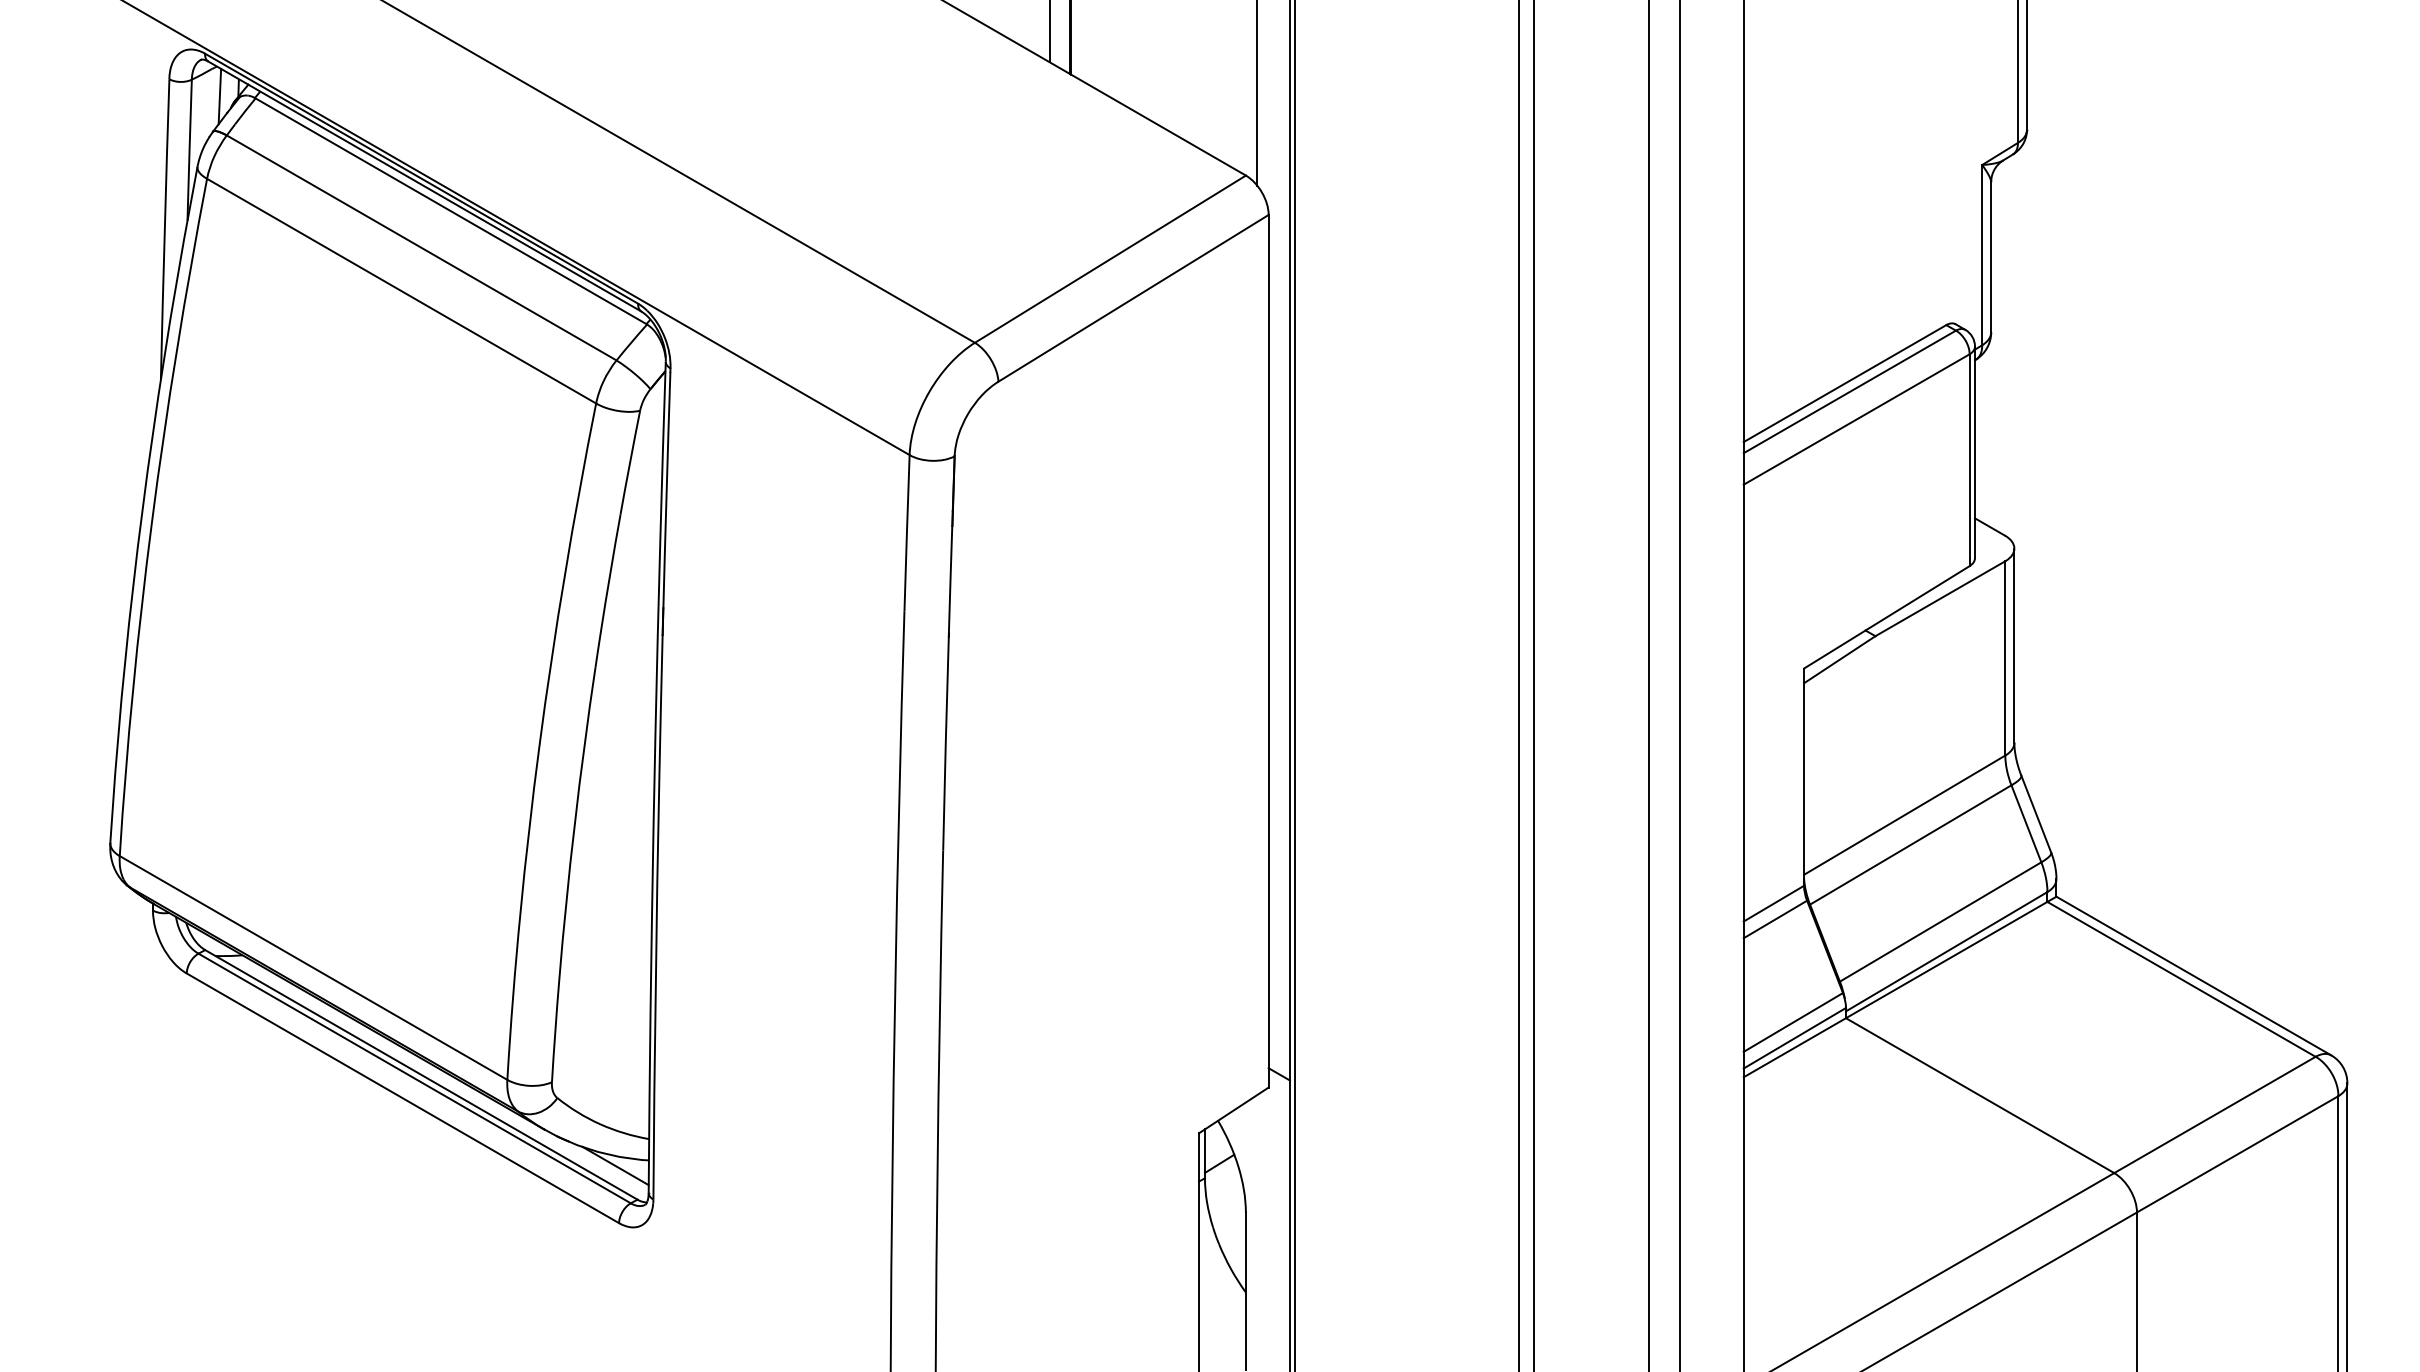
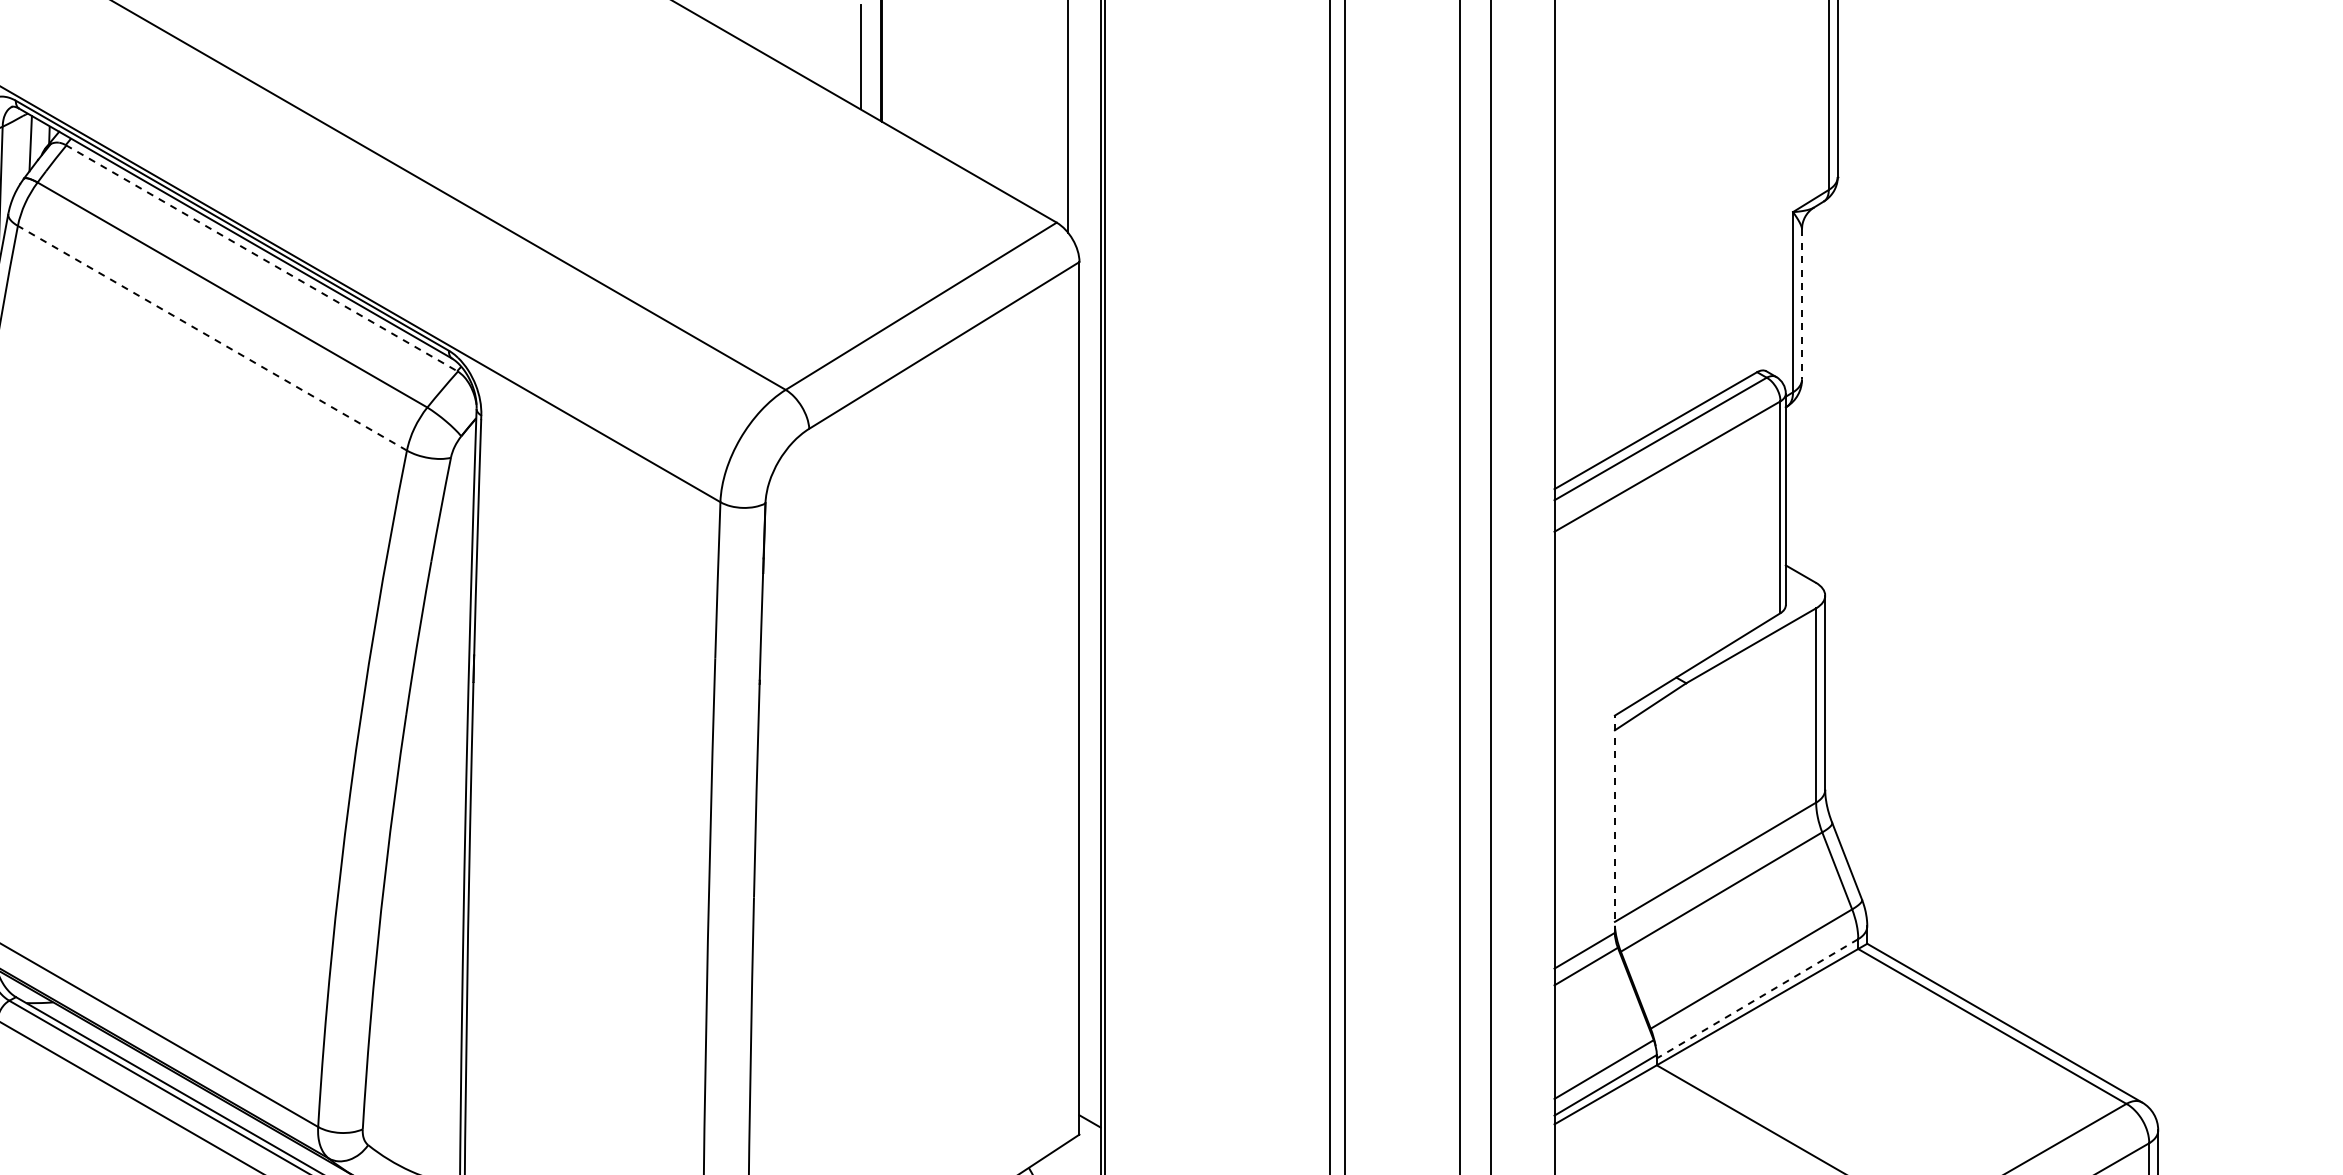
line: (451, 211) -> (262, 258), solid -> dashed
line: (1991, 257) -> (1802, 304), solid -> dashed
line: (401, 291) -> (212, 338), solid -> dashed
line: (1804, 777) -> (1615, 824), solid -> dashed
line: (1946, 951) -> (1757, 998), solid -> dashed

